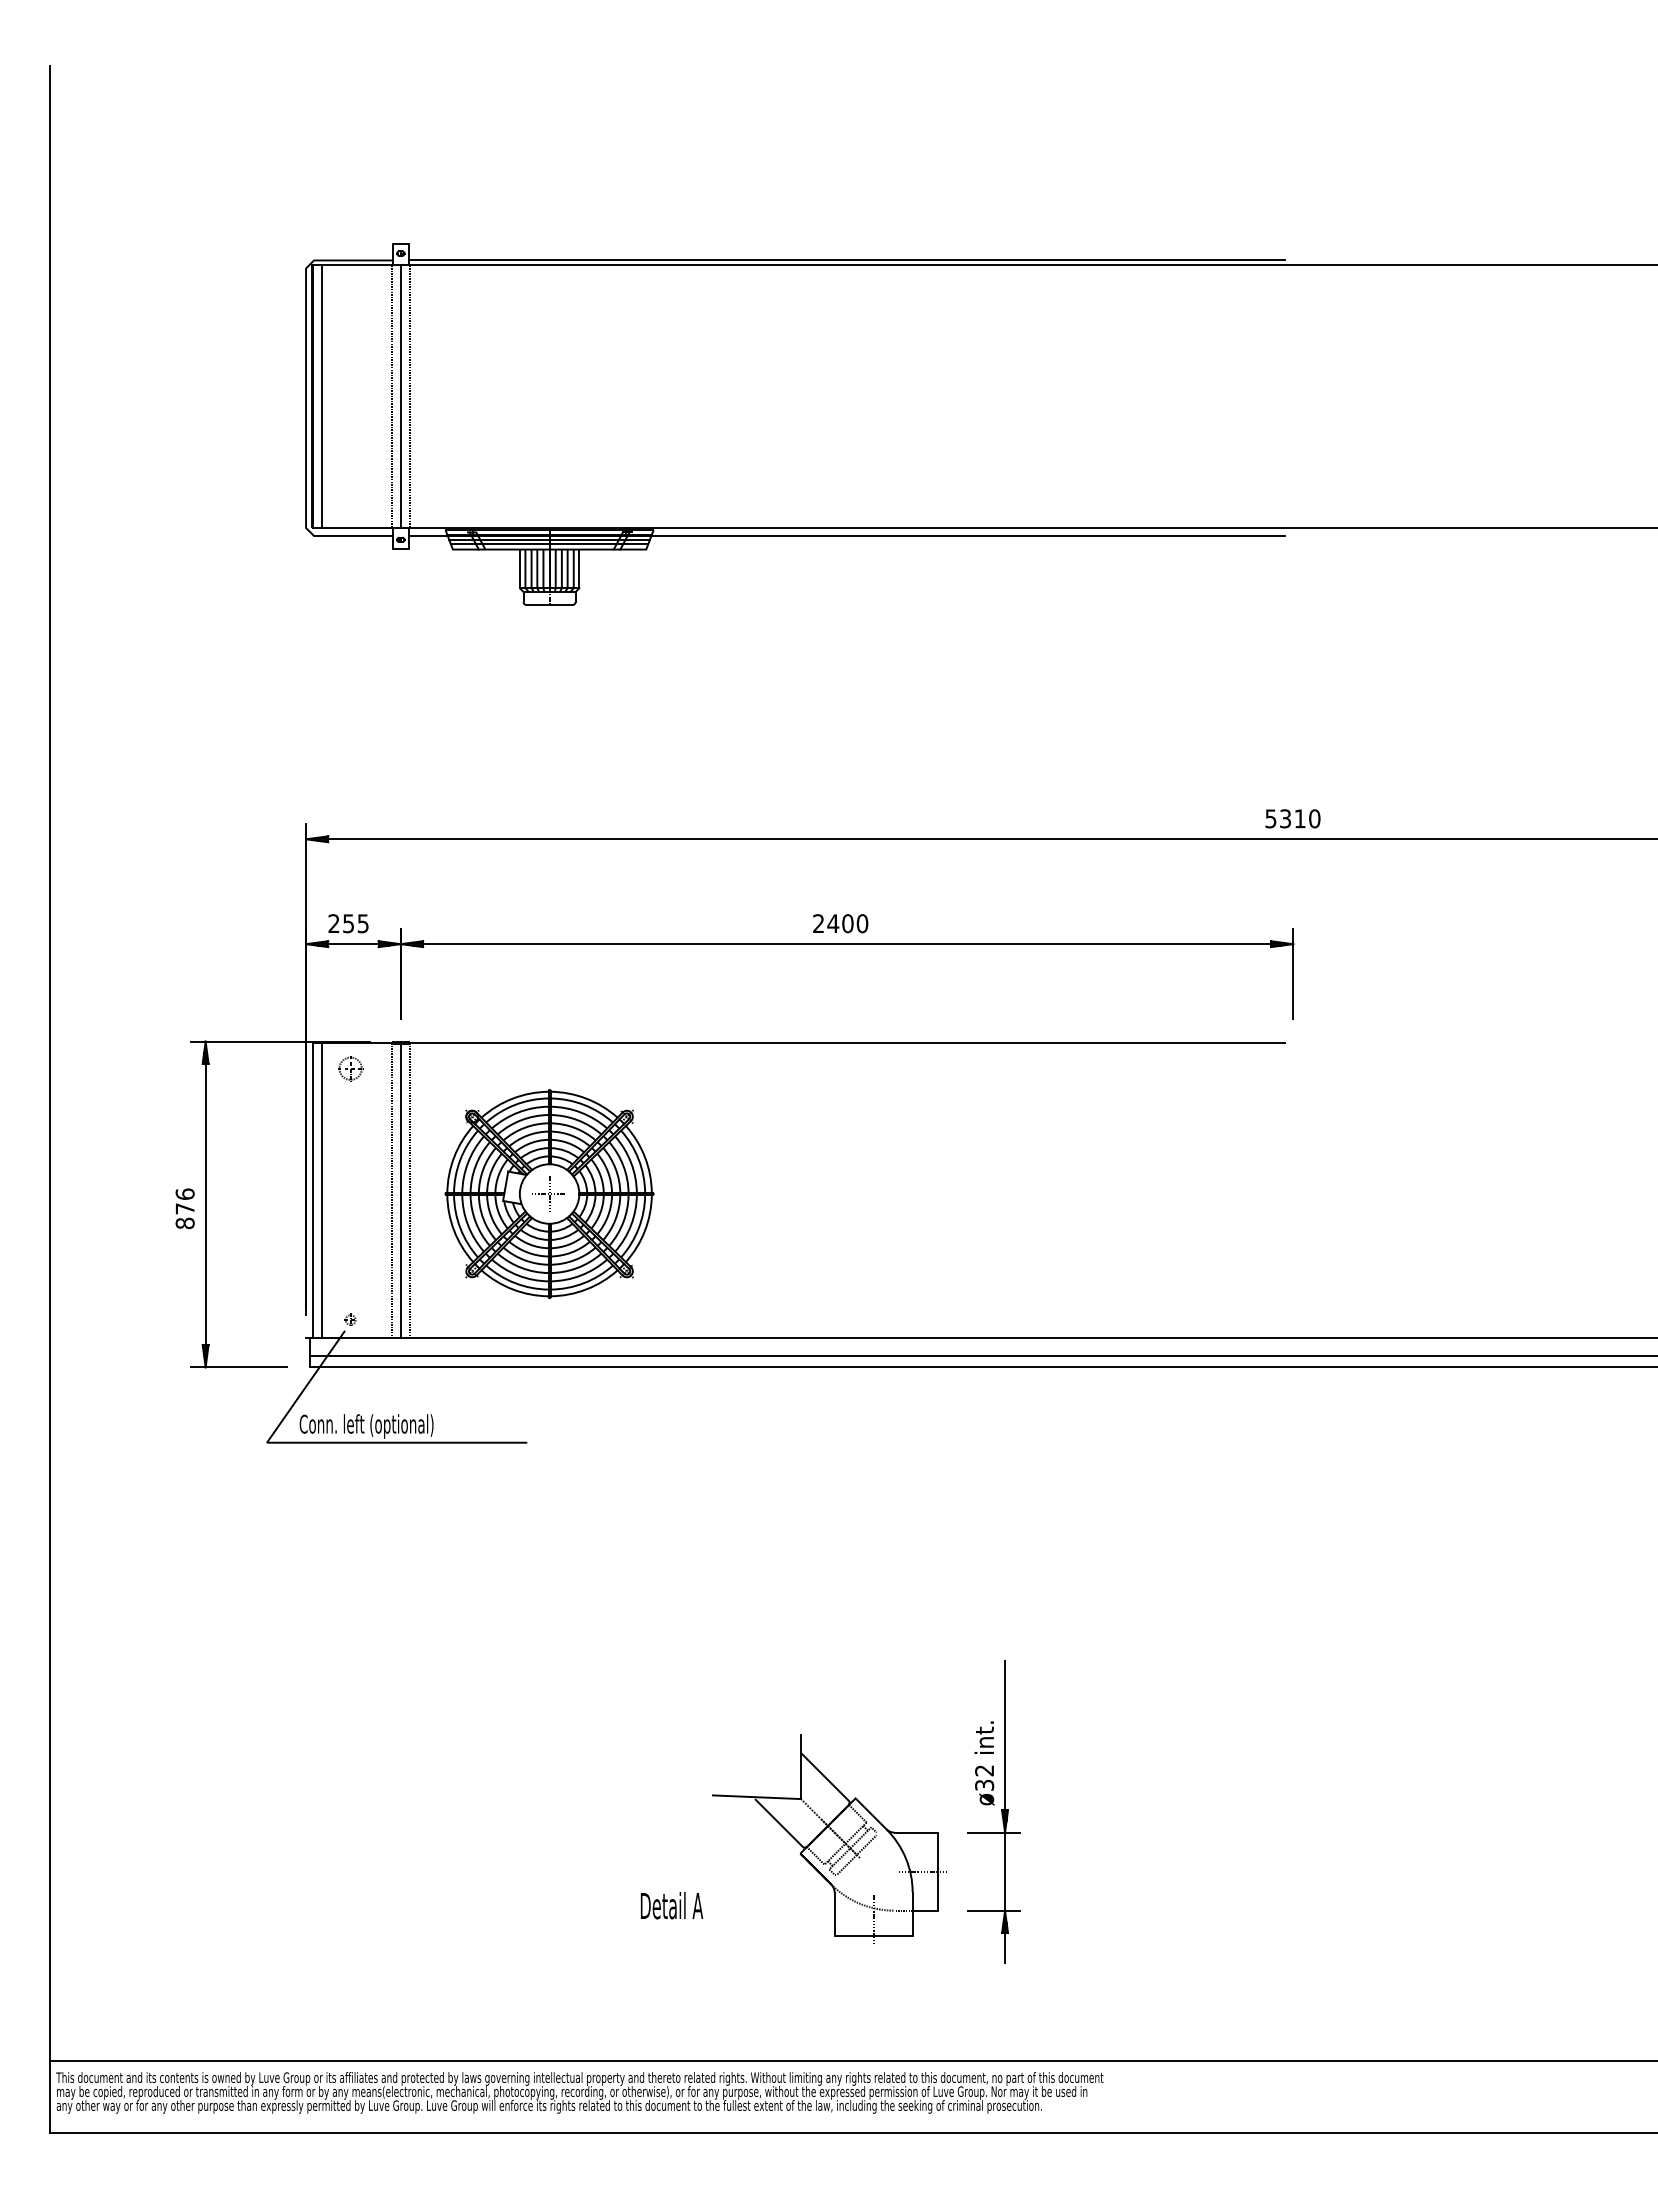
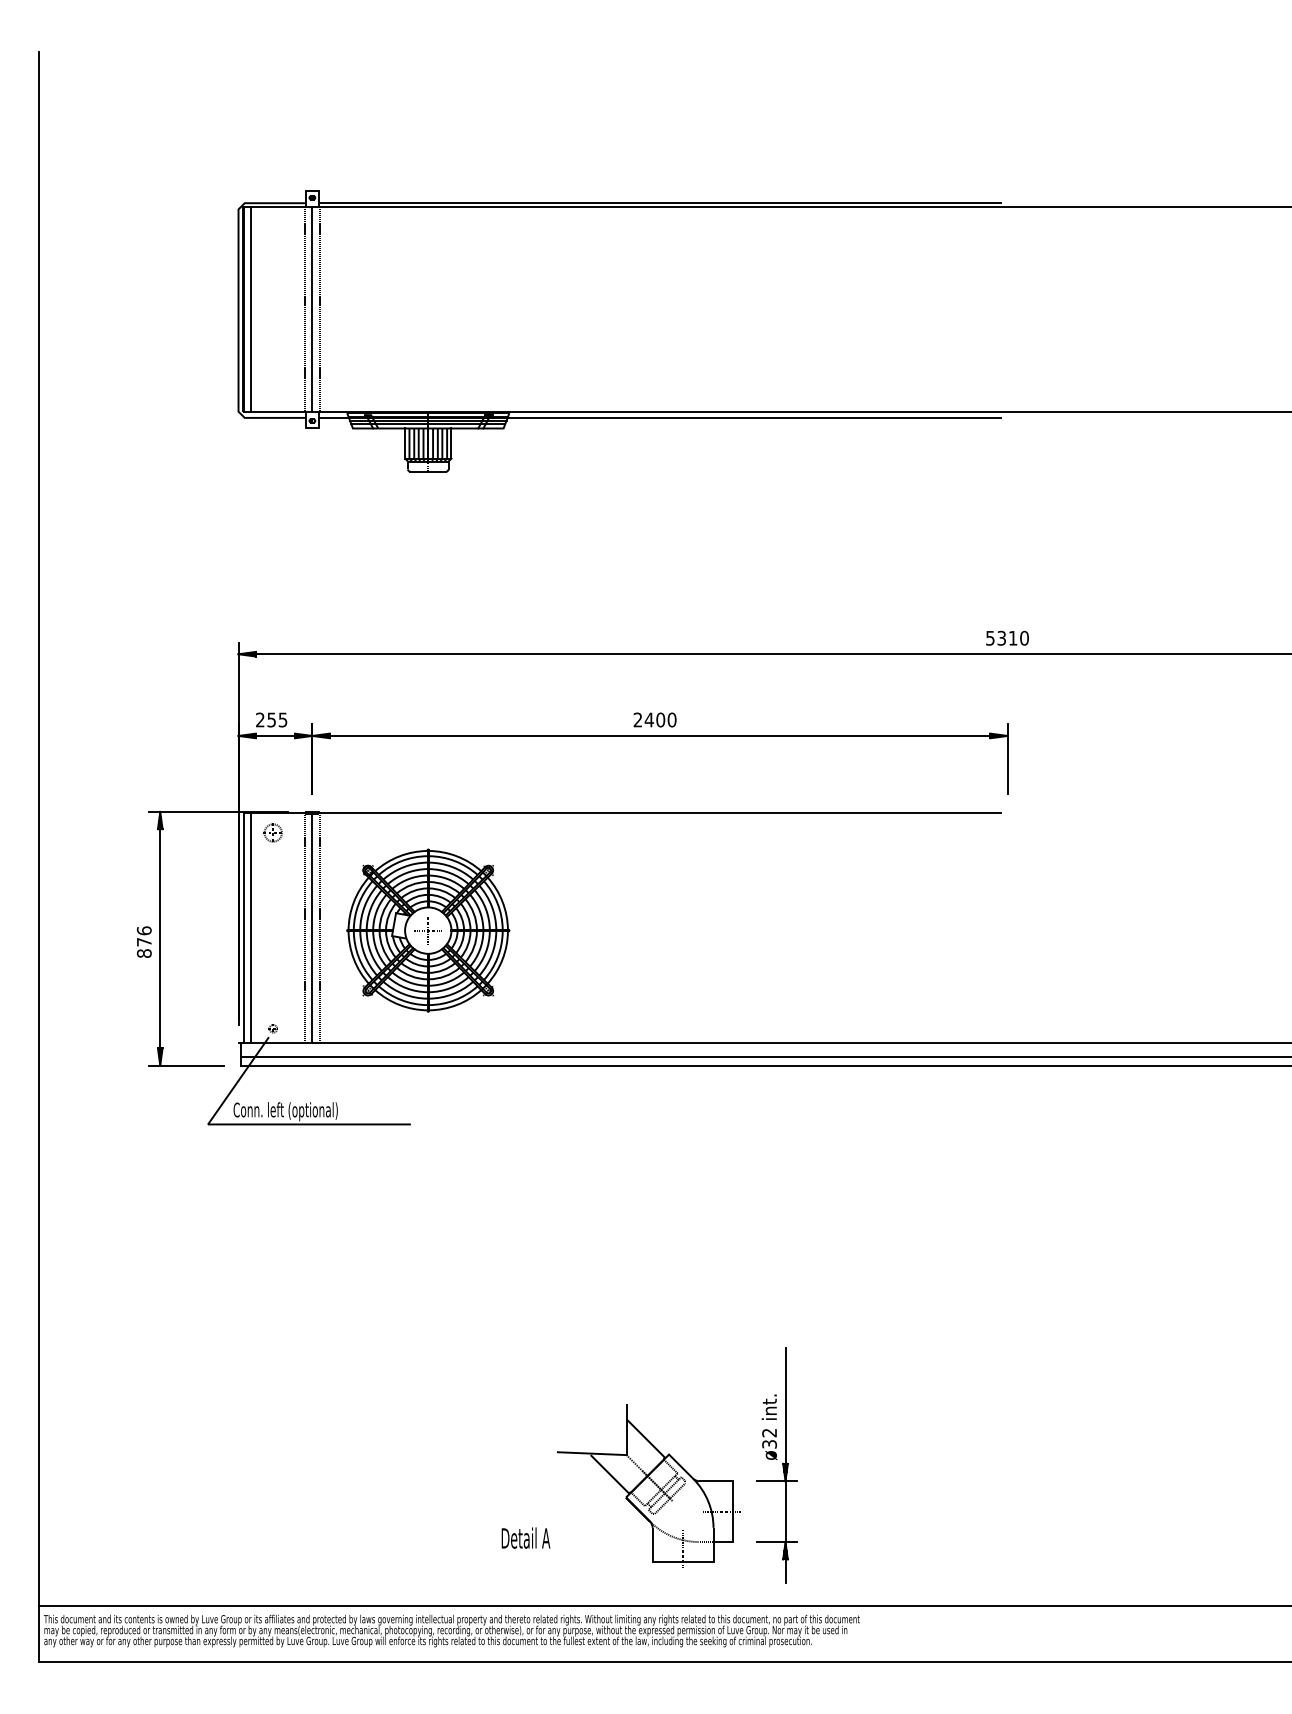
part: (830, 1811) -> (649, 1464), moved

